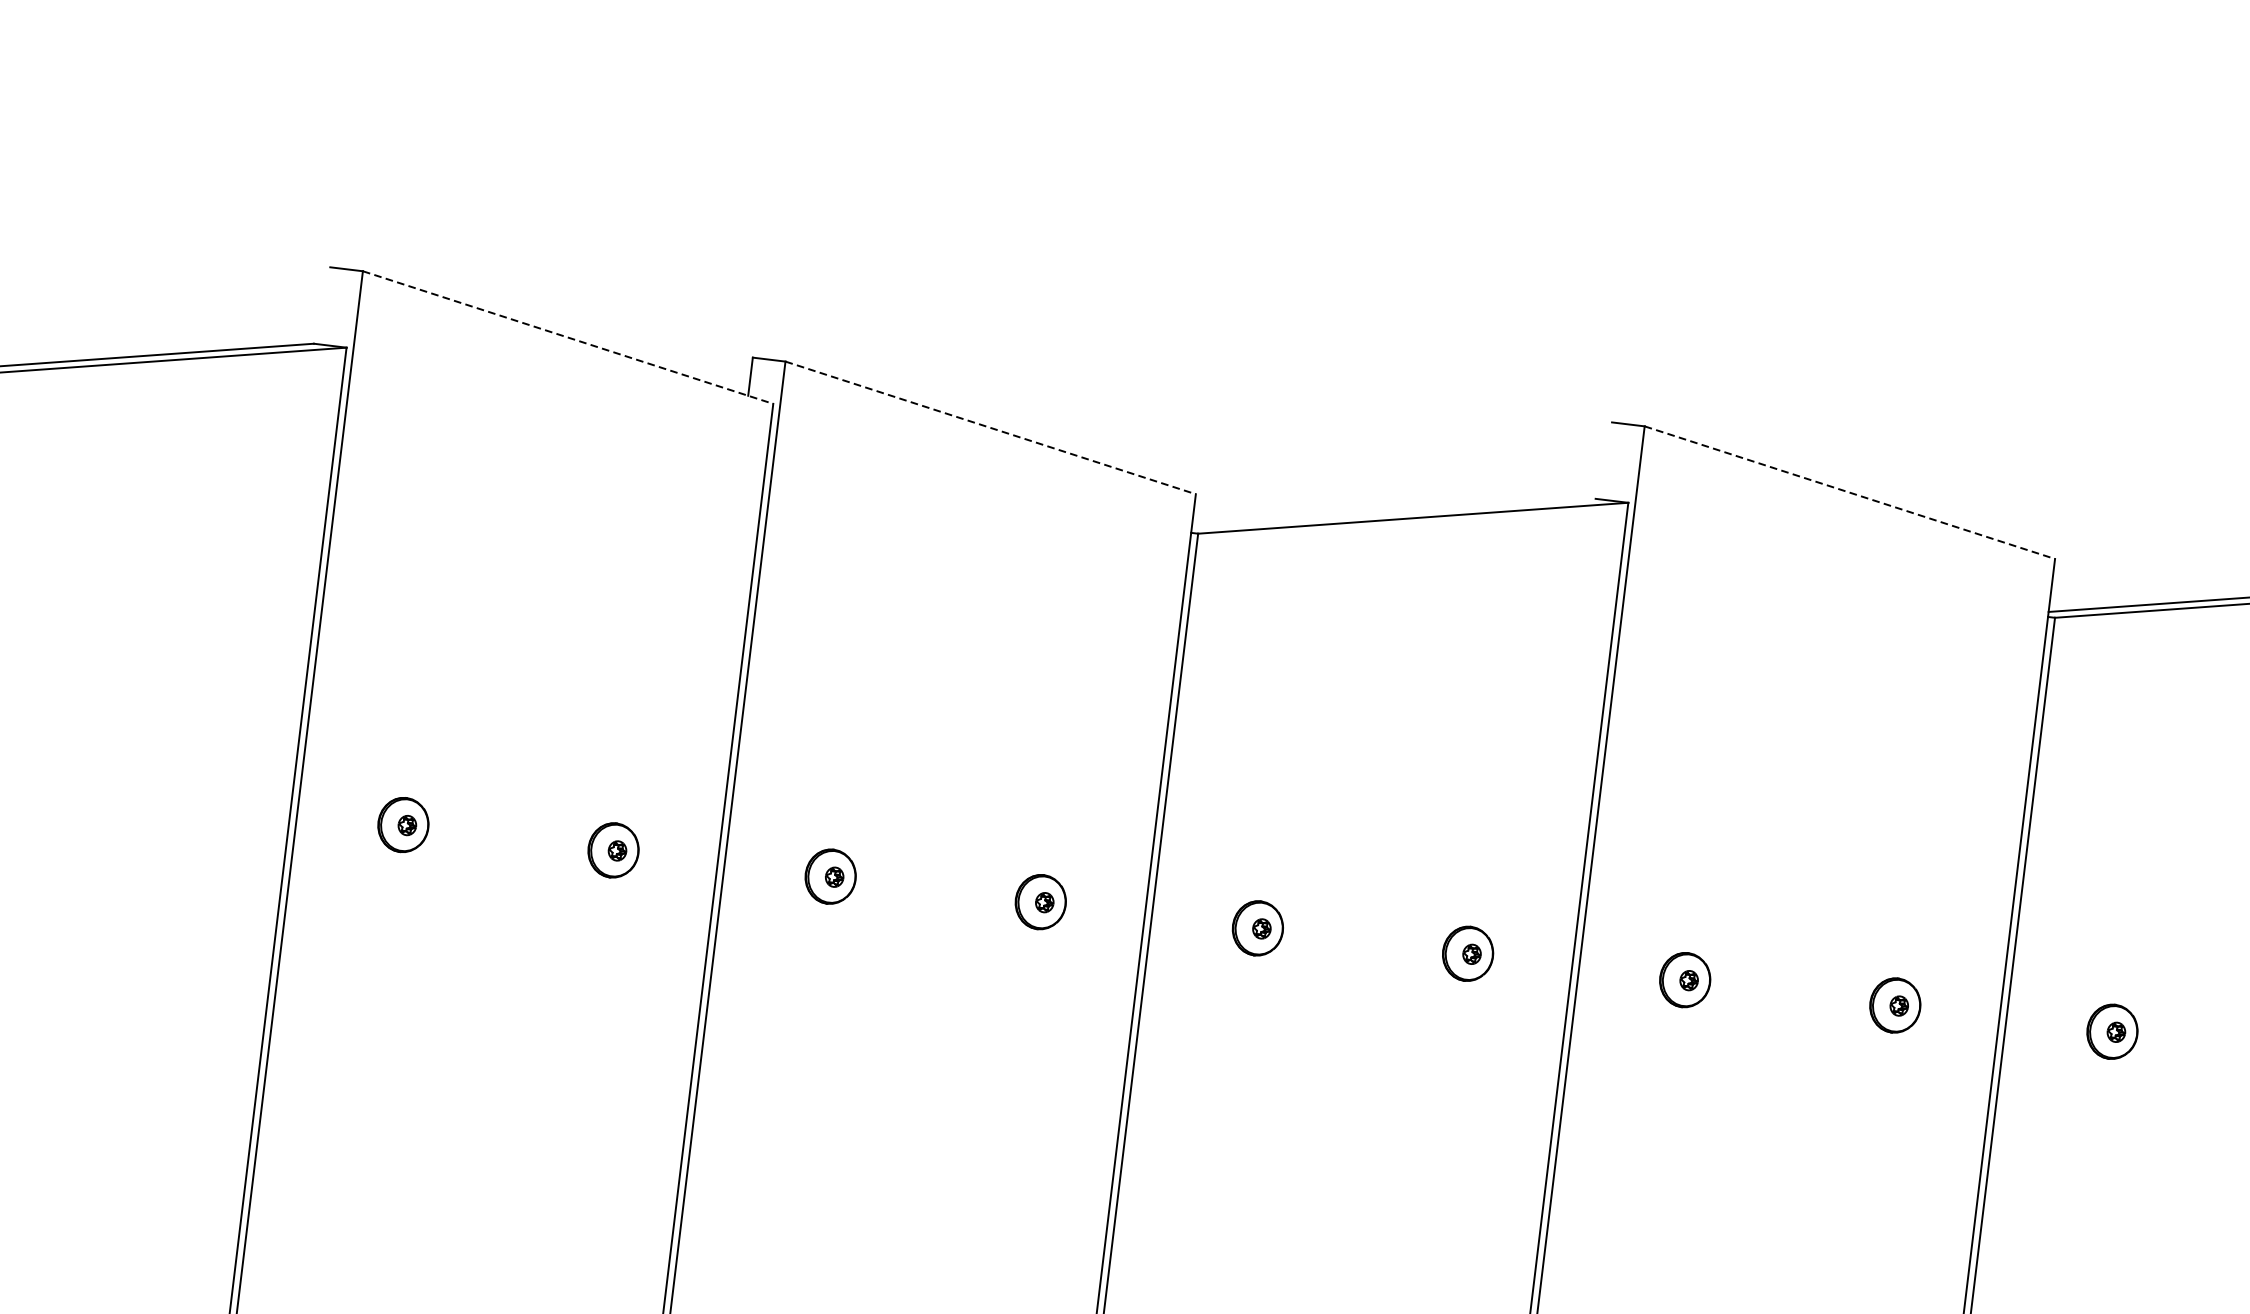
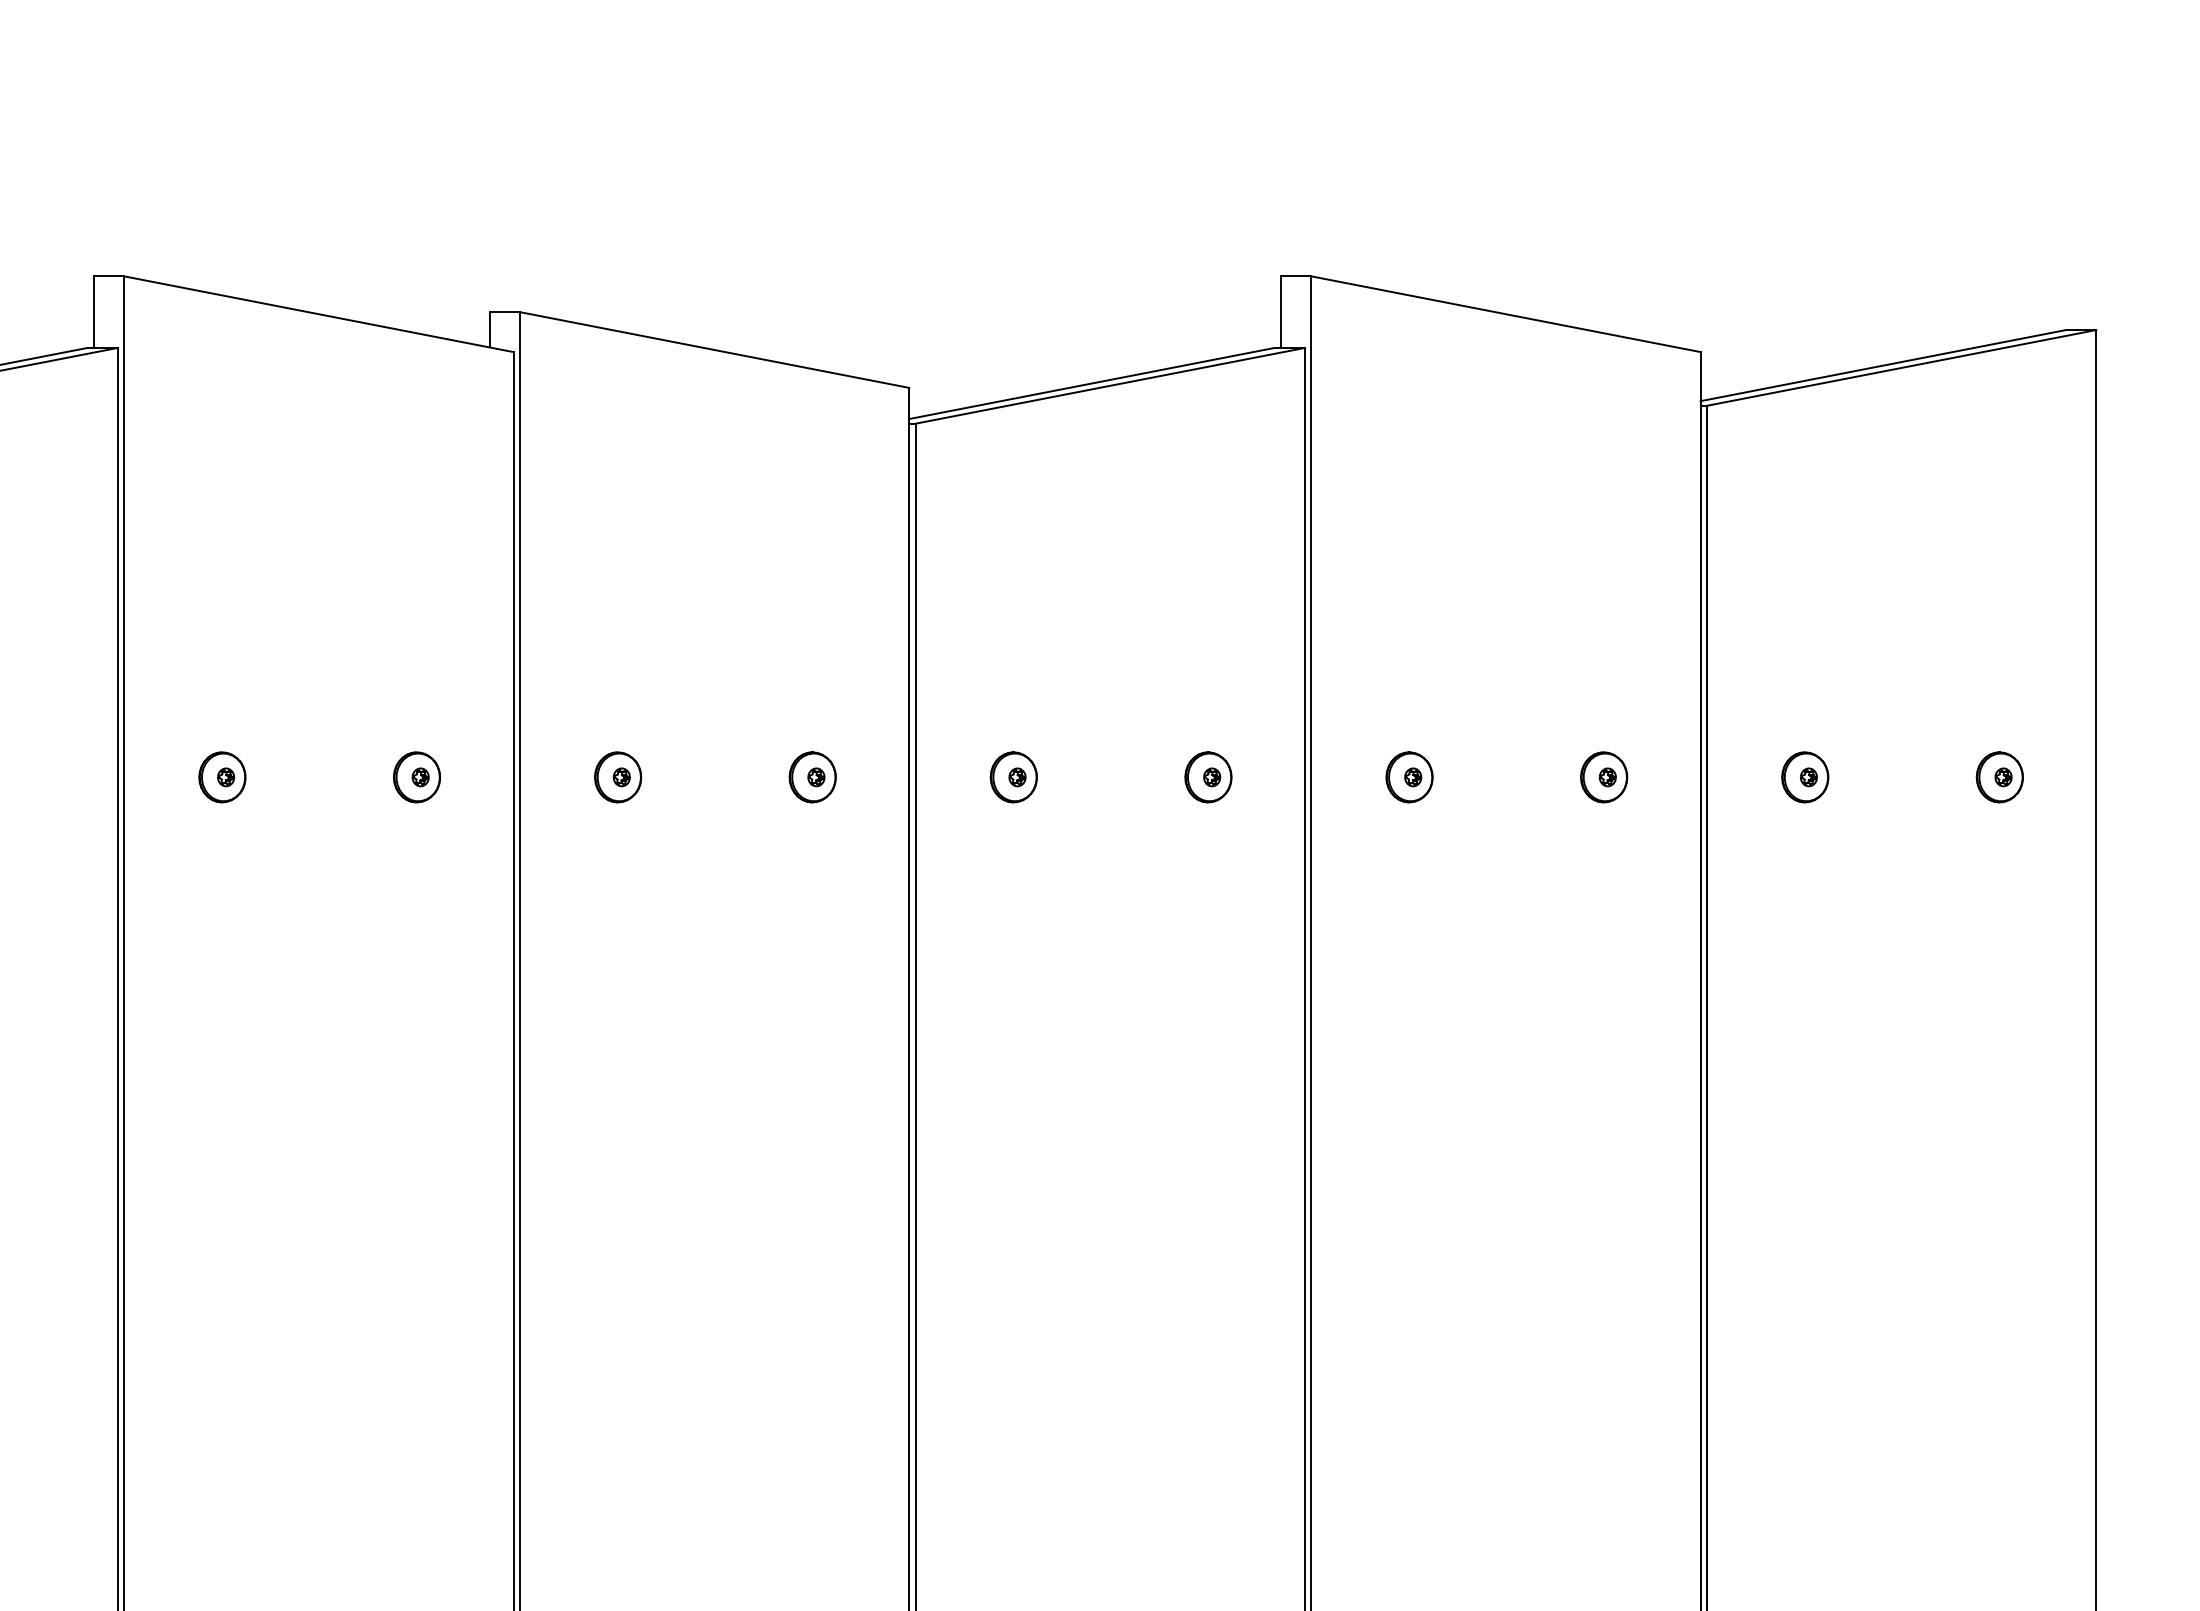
line: (326, 305) -> (94, 311), added
line: (568, 337) -> (319, 314), dashed -> solid
line: (991, 428) -> (715, 350), dashed -> solid
line: (1607, 460) -> (1281, 311), added
line: (1850, 493) -> (1506, 314), dashed -> solid
line: (1393, 513) -> (1091, 383), added

